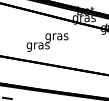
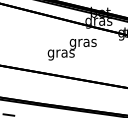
text: (47, 42) -> (72, 49), moved

